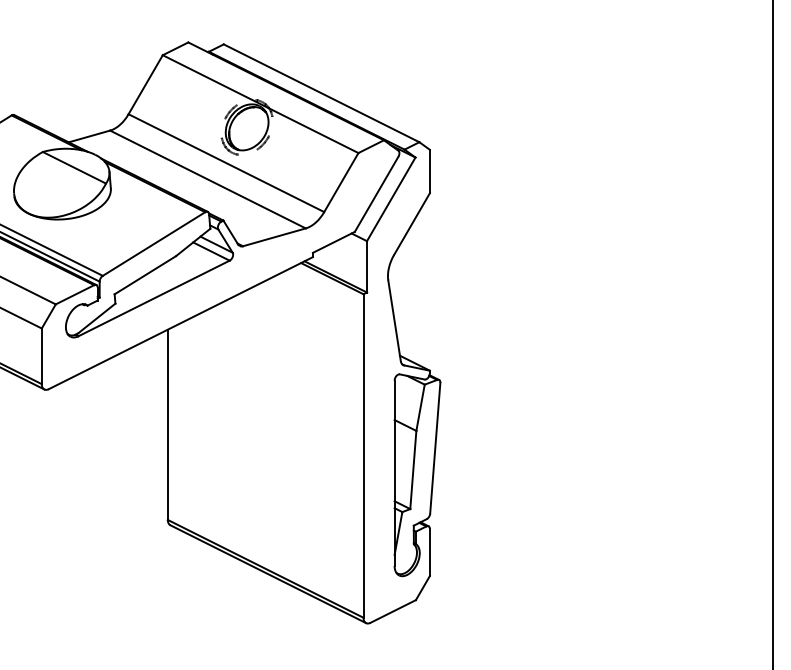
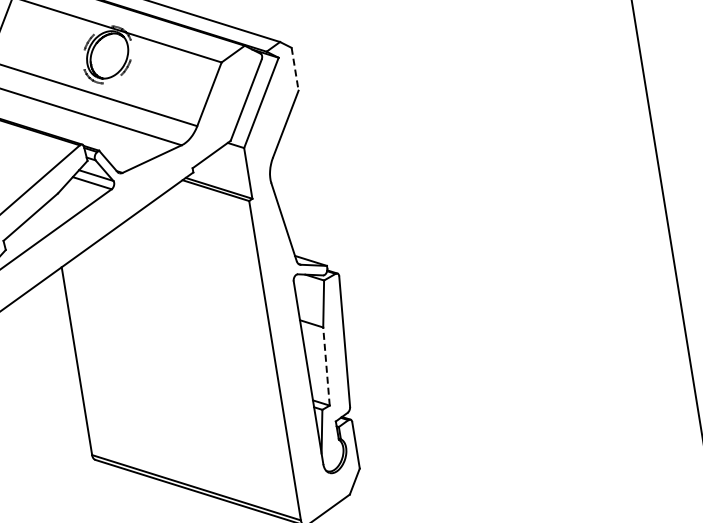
line: (429, 171) -> (294, 69), solid -> dashed
line: (413, 469) -> (326, 366), solid -> dashed

